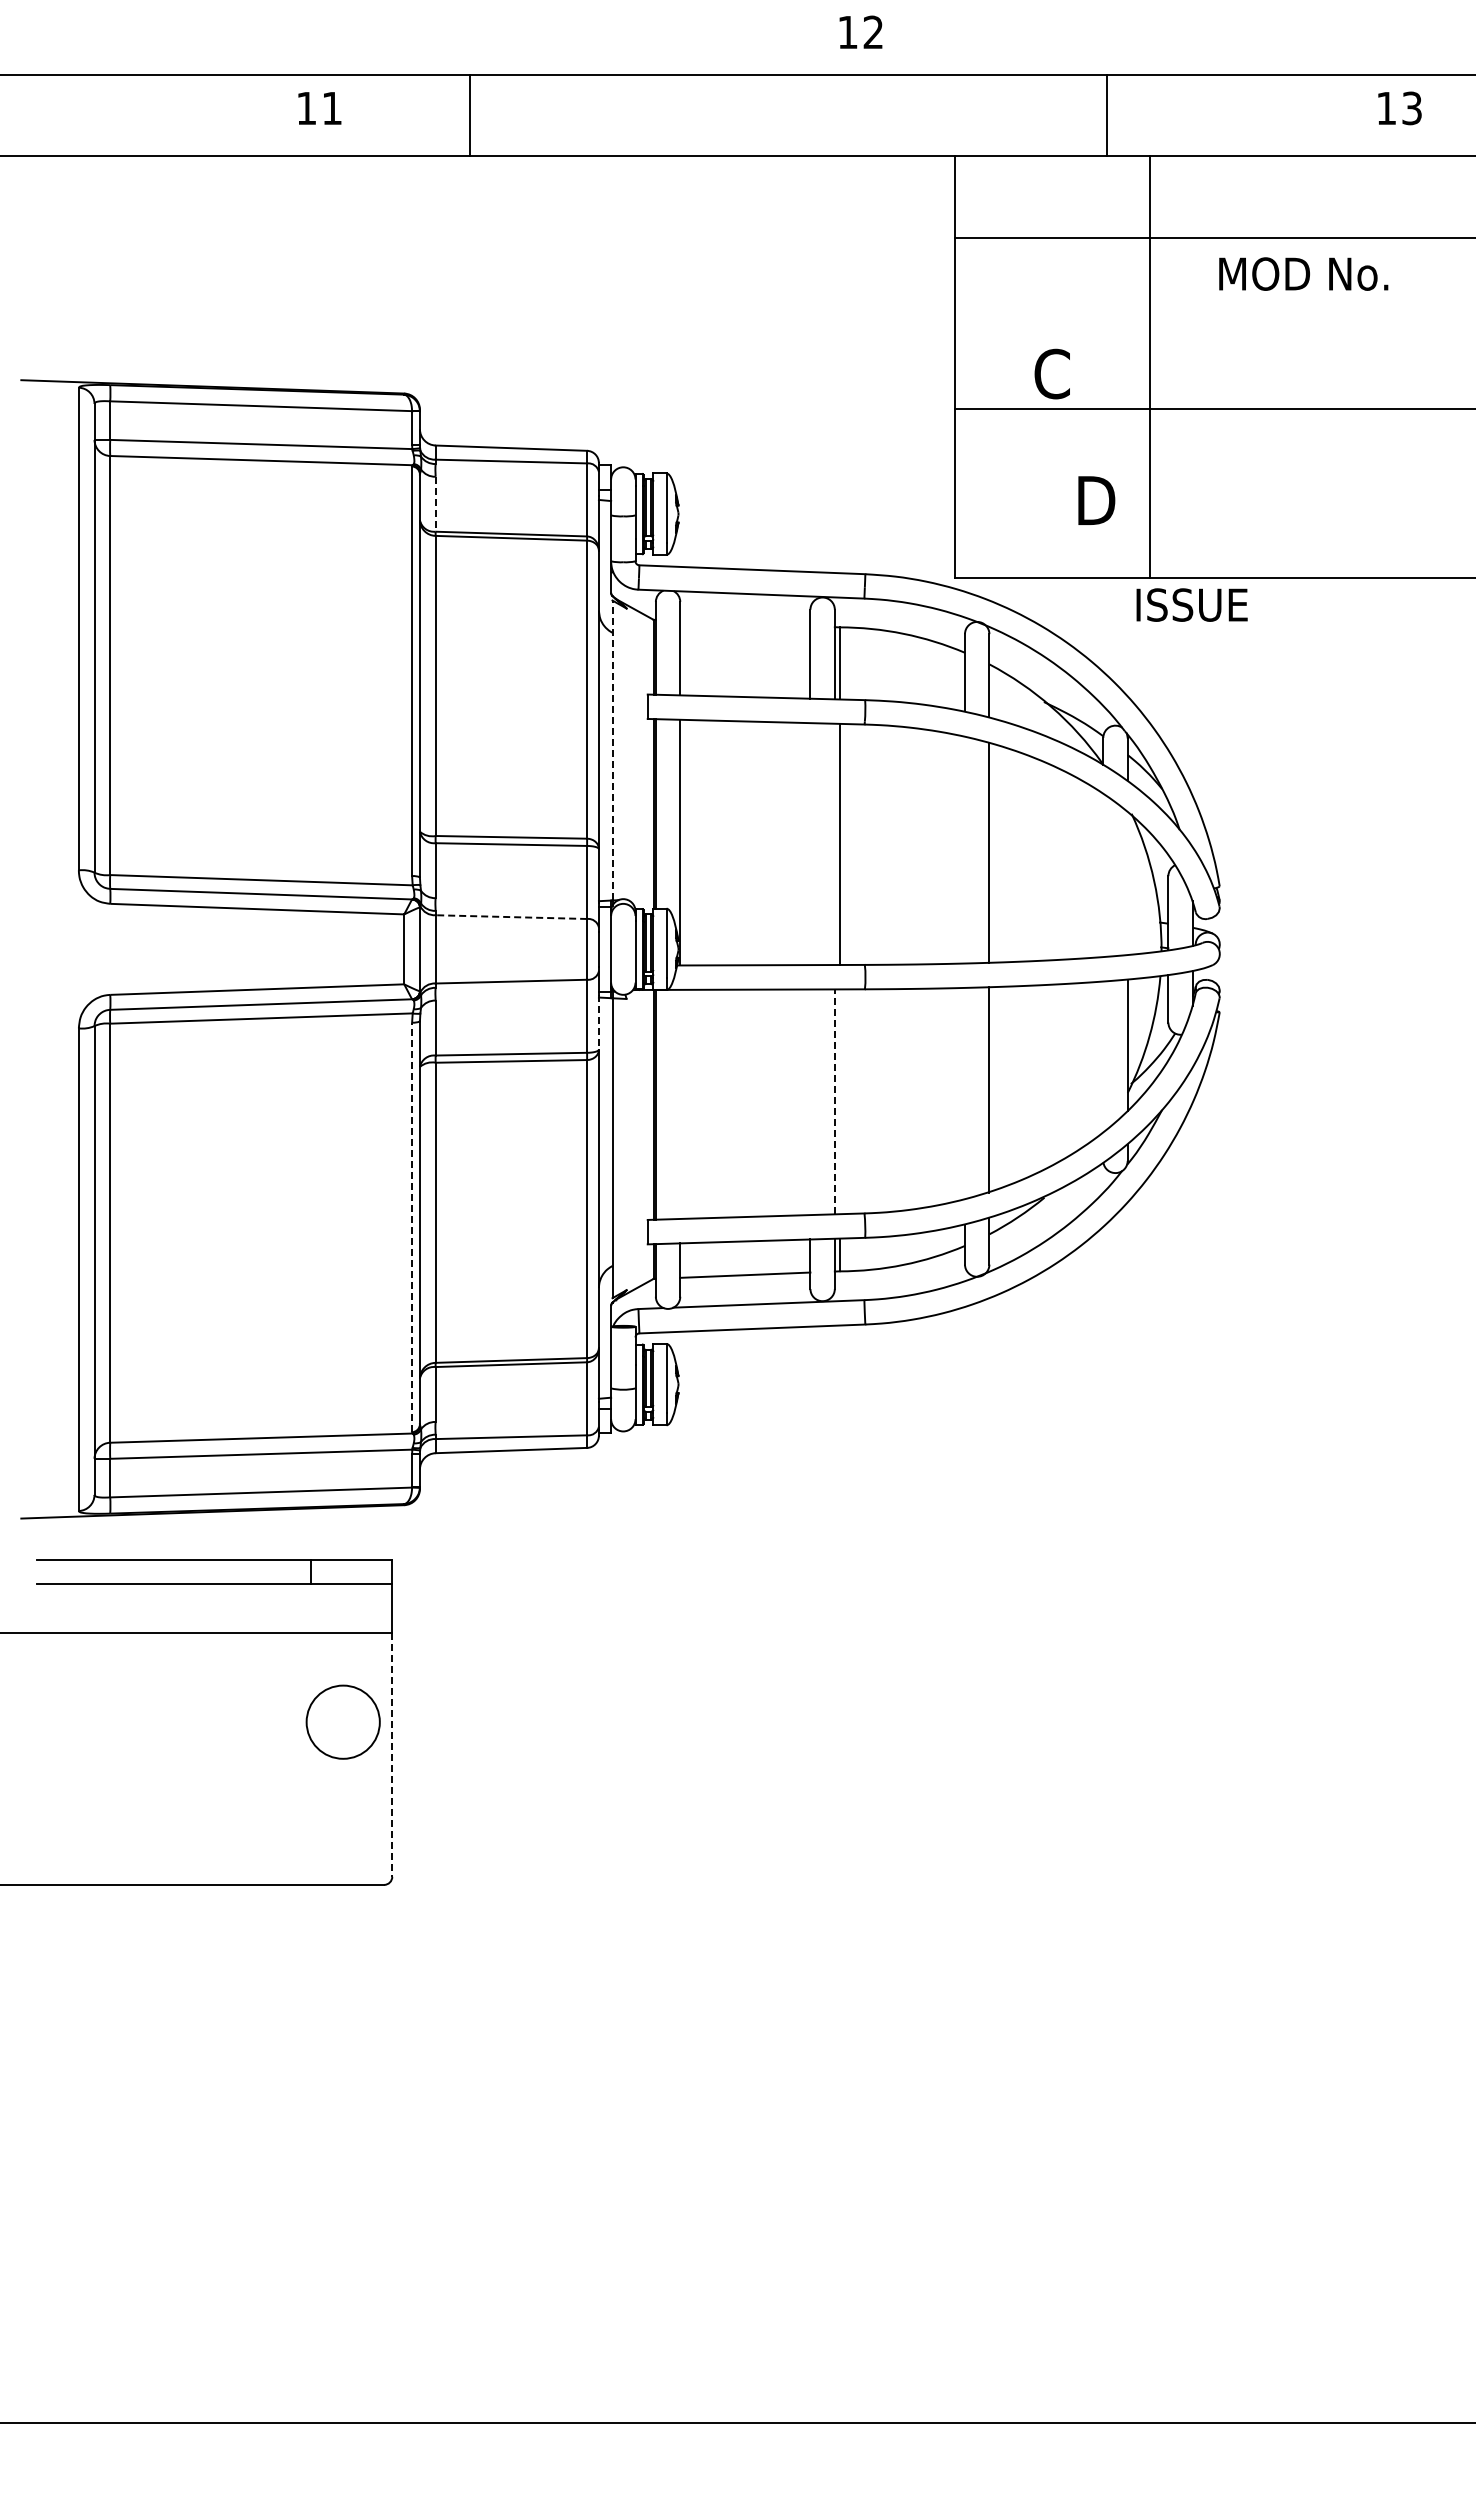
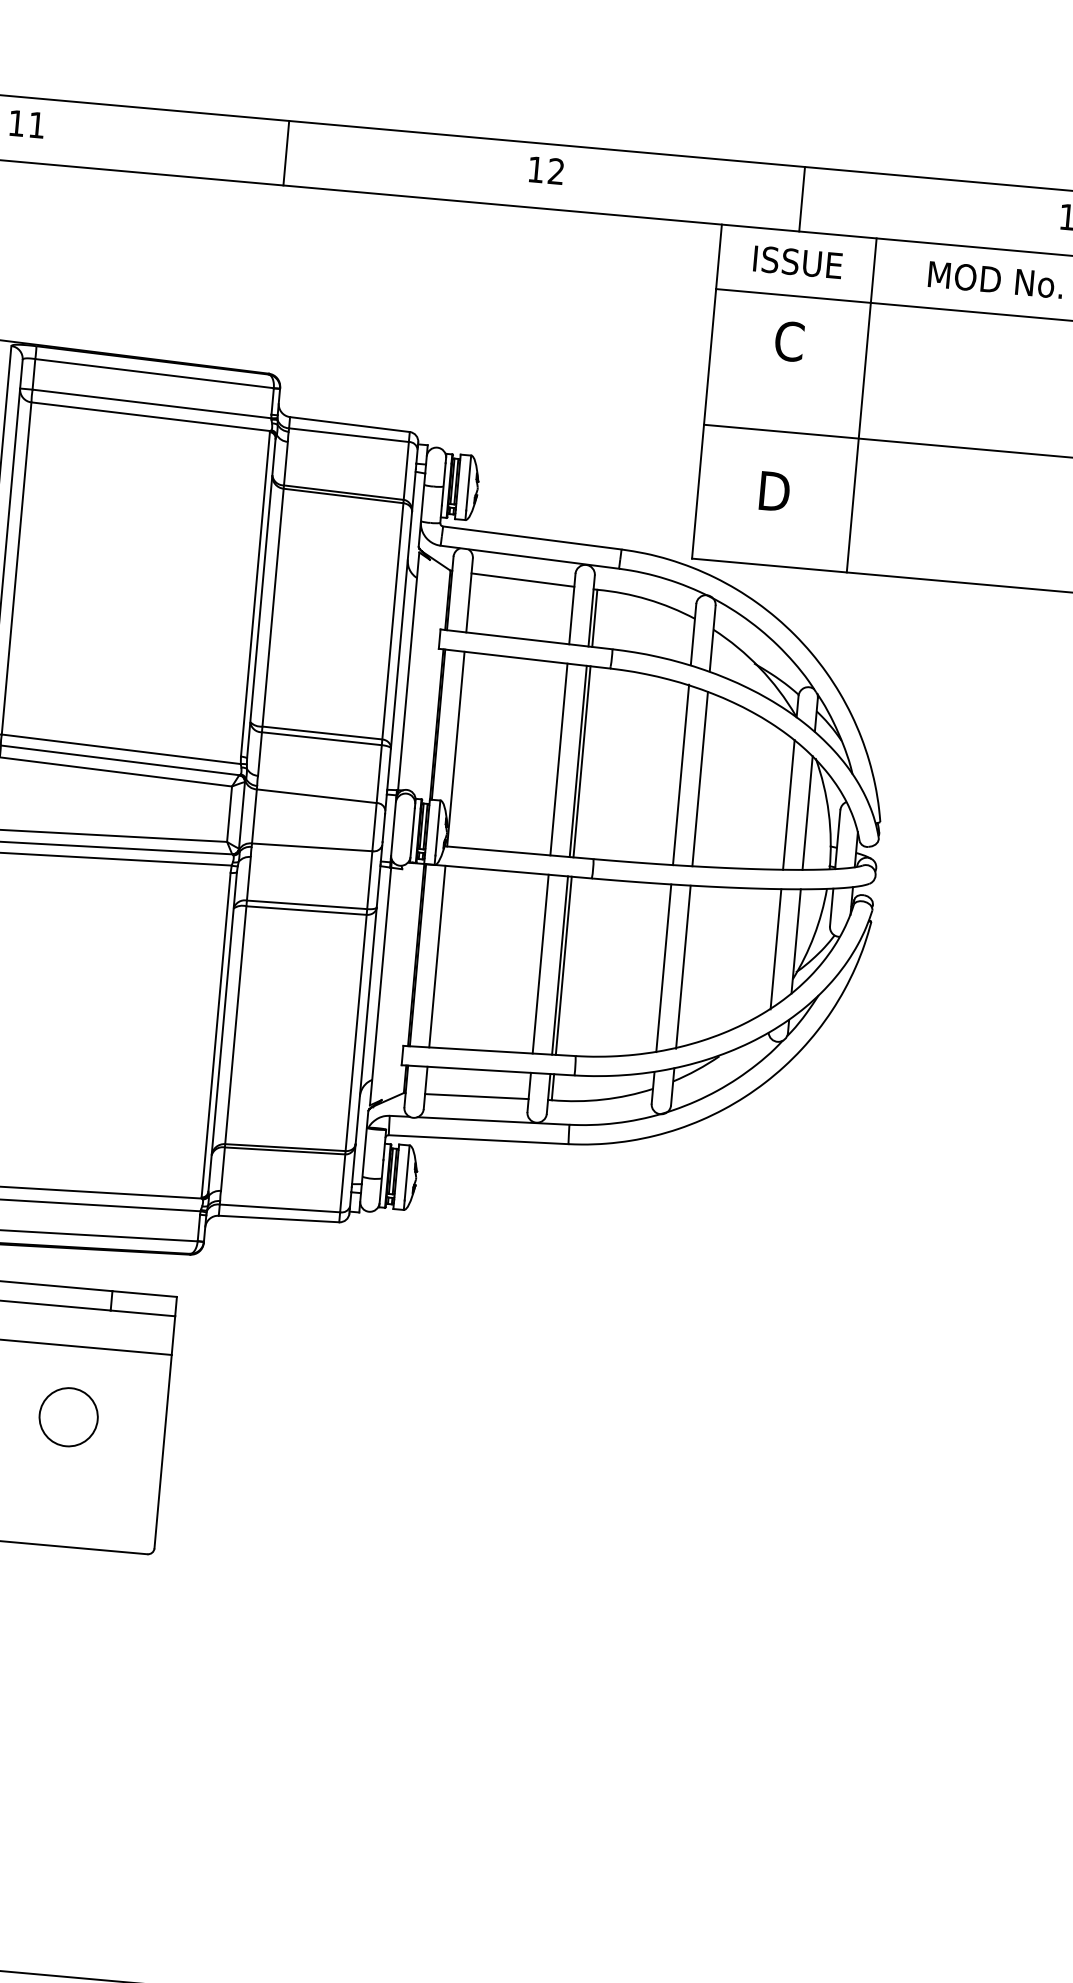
text: (860, 31) -> (546, 169), moved
text: (319, 108) -> (26, 124), moved
line: (470, 115) -> (286, 153), moved
line: (1107, 115) -> (802, 199), moved
text: (1303, 273) -> (995, 279), moved
text: (1051, 373) -> (788, 340), moved
text: (1096, 500) -> (774, 491), moved
line: (435, 504) -> (285, 463), dashed -> solid
text: (1191, 604) -> (797, 261), moved
line: (745, 623) -> (523, 580), added
line: (612, 750) -> (408, 671), dashed -> solid
line: (810, 844) -> (558, 759), added
line: (834, 844) -> (577, 761), added
line: (965, 849) -> (681, 774), added
line: (1103, 875) -> (788, 805), added
line: (1127, 883) -> (807, 813), added
line: (511, 917) -> (316, 796), dashed -> solid
line: (598, 1023) -> (378, 886), dashed -> solid
line: (1103, 1057) -> (776, 949), added
line: (965, 1093) -> (664, 968), added
line: (834, 1101) -> (559, 965), dashed -> solid
line: (839, 1101) -> (563, 965), added
line: (810, 1102) -> (540, 964), added
line: (680, 1103) -> (437, 955), added
line: (412, 1227) -> (216, 1035), dashed -> solid
circle: (342, 1721) -> (68, 1416), moved
line: (392, 1755) -> (163, 1452), dashed -> solid

